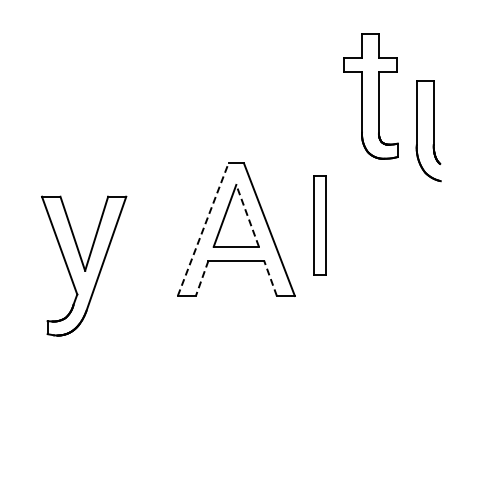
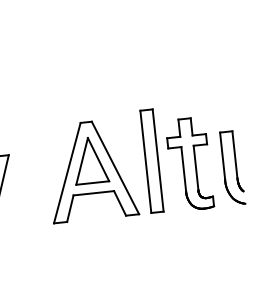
part: (370, 96) -> (189, 164), moved
part: (428, 131) -> (232, 168), moved
line: (247, 215) -> (98, 159), dashed -> solid
part: (320, 225) -> (152, 161), size x1.43
line: (203, 229) -> (67, 173), dashed -> solid
line: (202, 278) -> (70, 208), dashed -> solid
line: (270, 278) -> (120, 203), dashed -> solid

